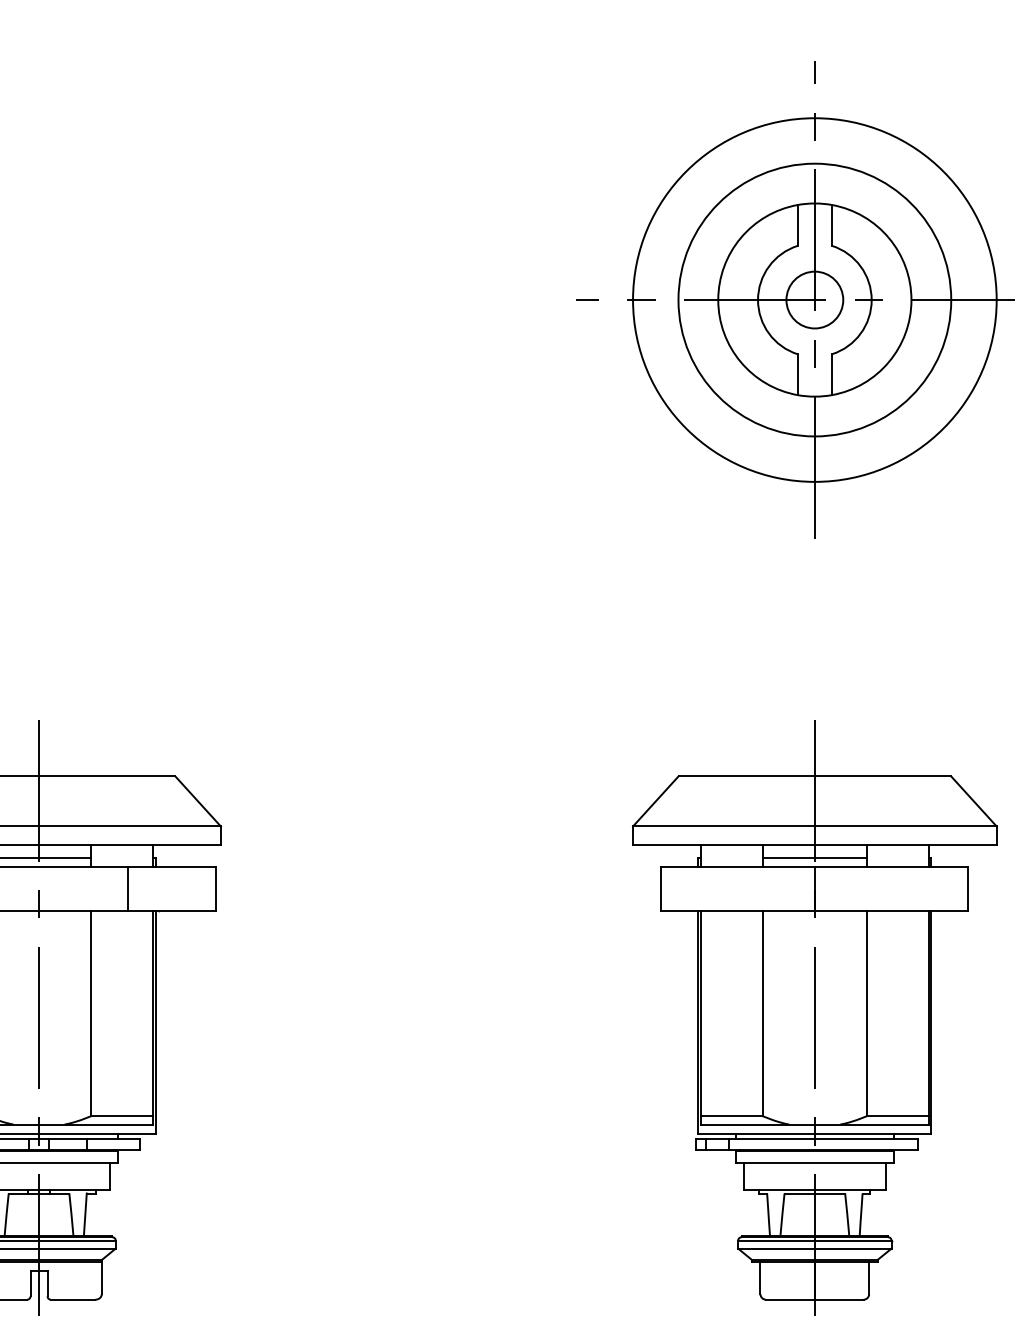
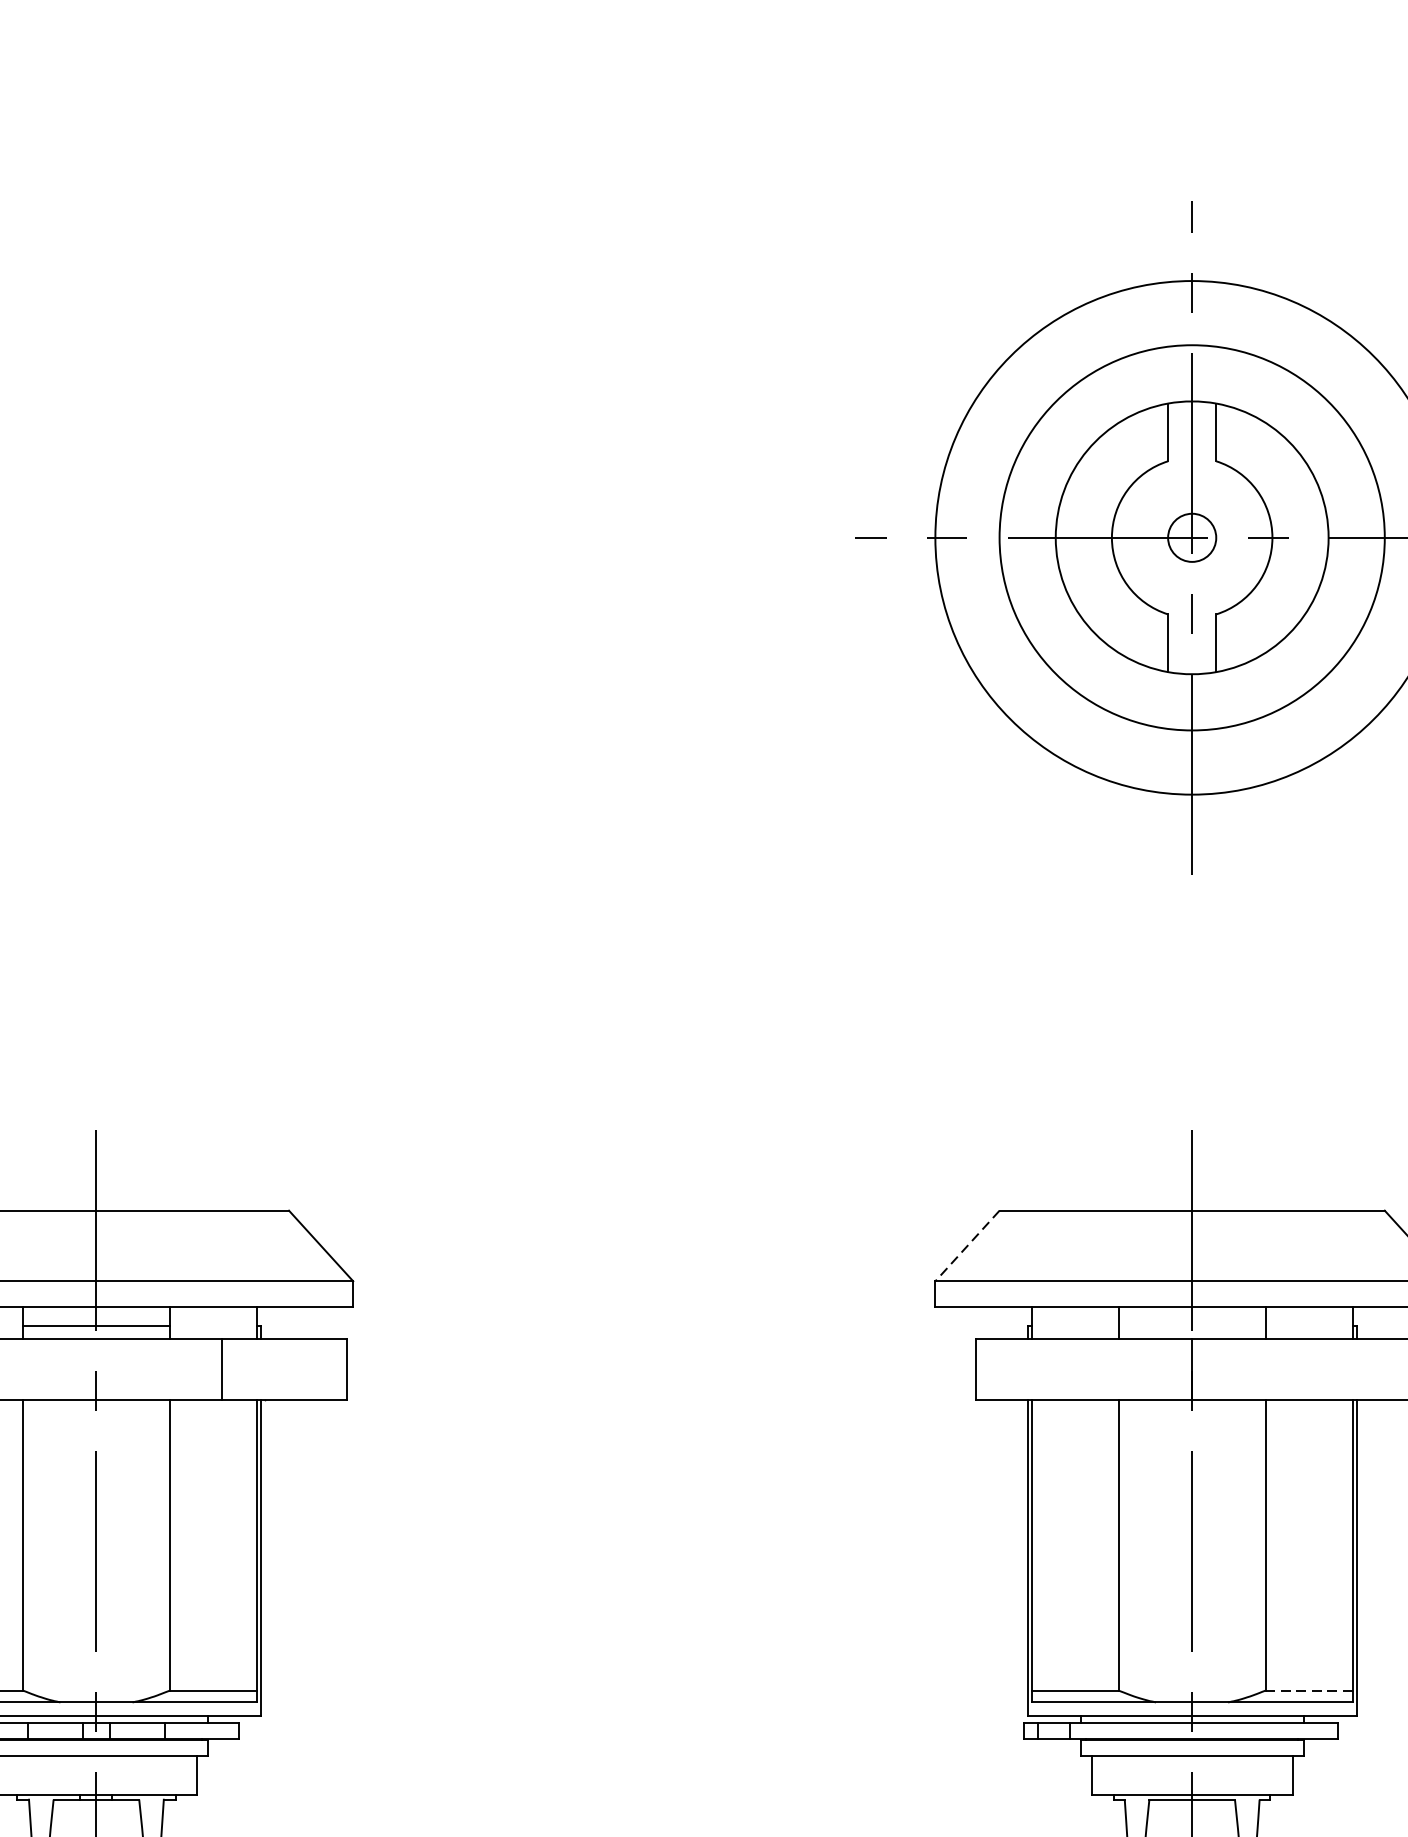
circle: (814, 299) -> (1191, 537), size x0.6
line: (655, 801) -> (967, 1246), solid -> dashed
line: (814, 858) -> (1191, 1326), removed
line: (897, 1116) -> (1308, 1690), solid -> dashed

